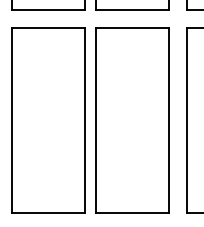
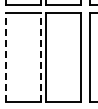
line: (11, 119) -> (5, 57), solid -> dashed
line: (84, 119) -> (40, 57), solid -> dashed

